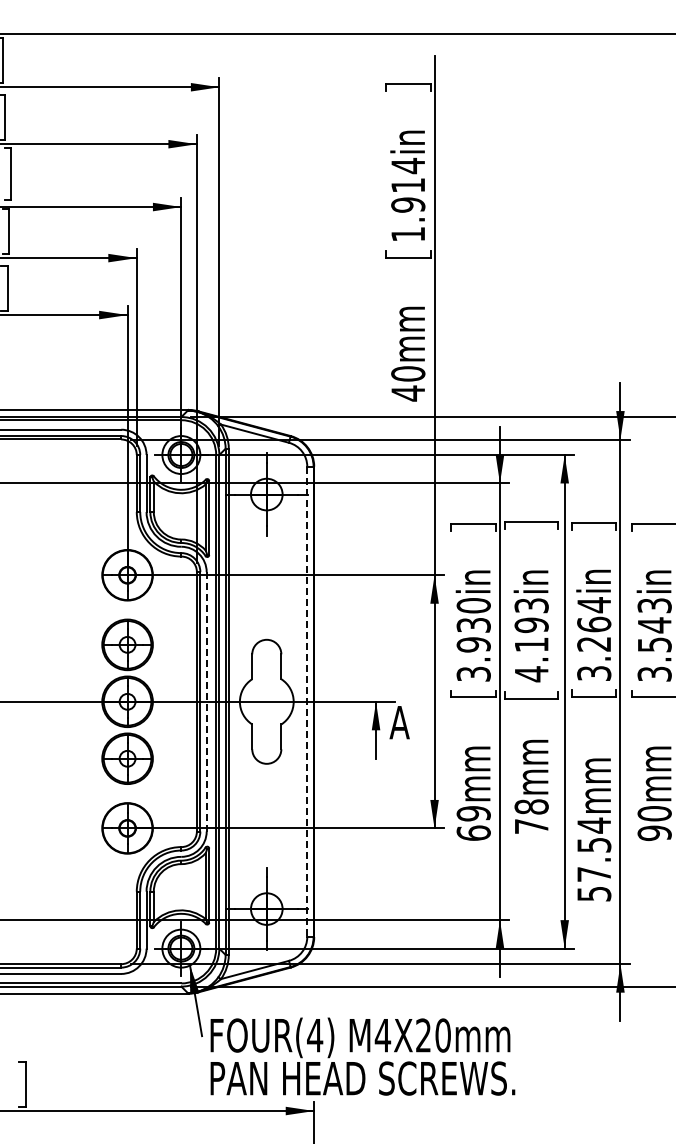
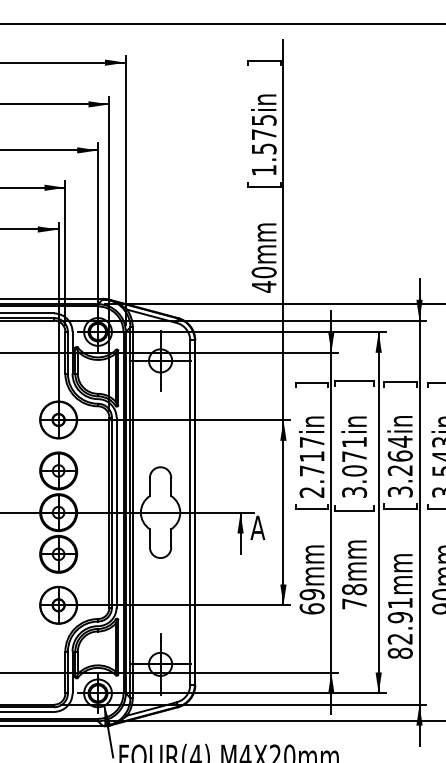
text: (408, 184) -> (264, 133), 1.914in -> 1.575in
text: (473, 639) -> (311, 467), 3.930in -> 2.717in
text: (531, 640) -> (354, 467), 4.193in -> 3.071in
line: (206, 701) -> (116, 512), dashed -> solid
line: (307, 702) -> (190, 513), dashed -> solid
text: (594, 859) -> (400, 628), 57.54mm -> 82.91mm

